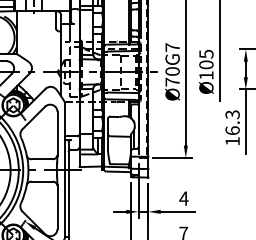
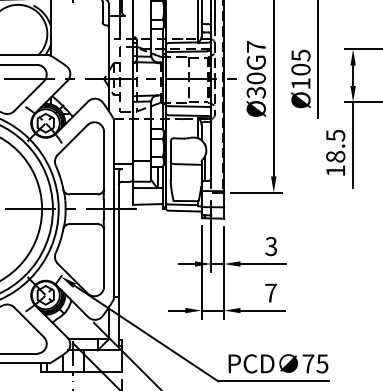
text: (172, 82) -> (255, 92), Ø70G7 -> Ø30G7
text: (232, 122) -> (335, 145), 16.3 -> 18.5
text: (184, 198) -> (271, 246), 4 -> 3

